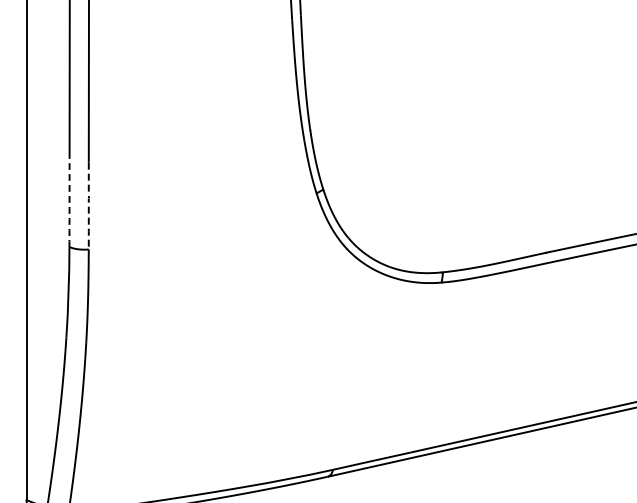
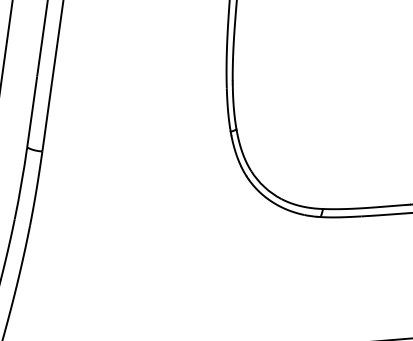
arc: (69, 202) -> (32, 111), dashed -> solid
line: (88, 206) -> (46, 117), dashed -> solid

